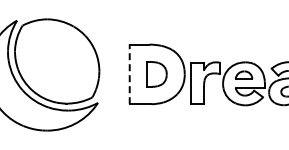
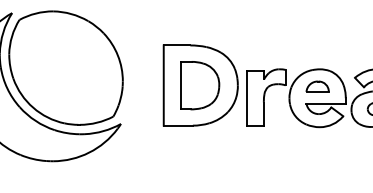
line: (129, 74) -> (163, 85), dashed -> solid
part: (156, 74) -> (199, 85), size x1.43

